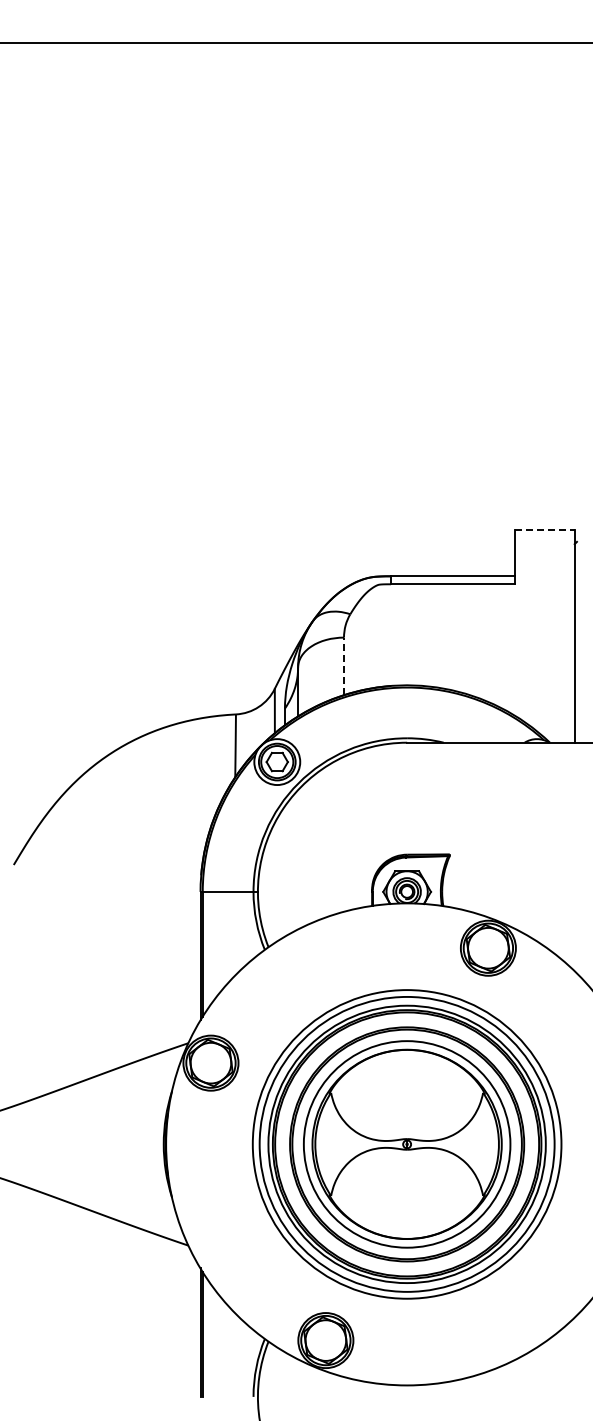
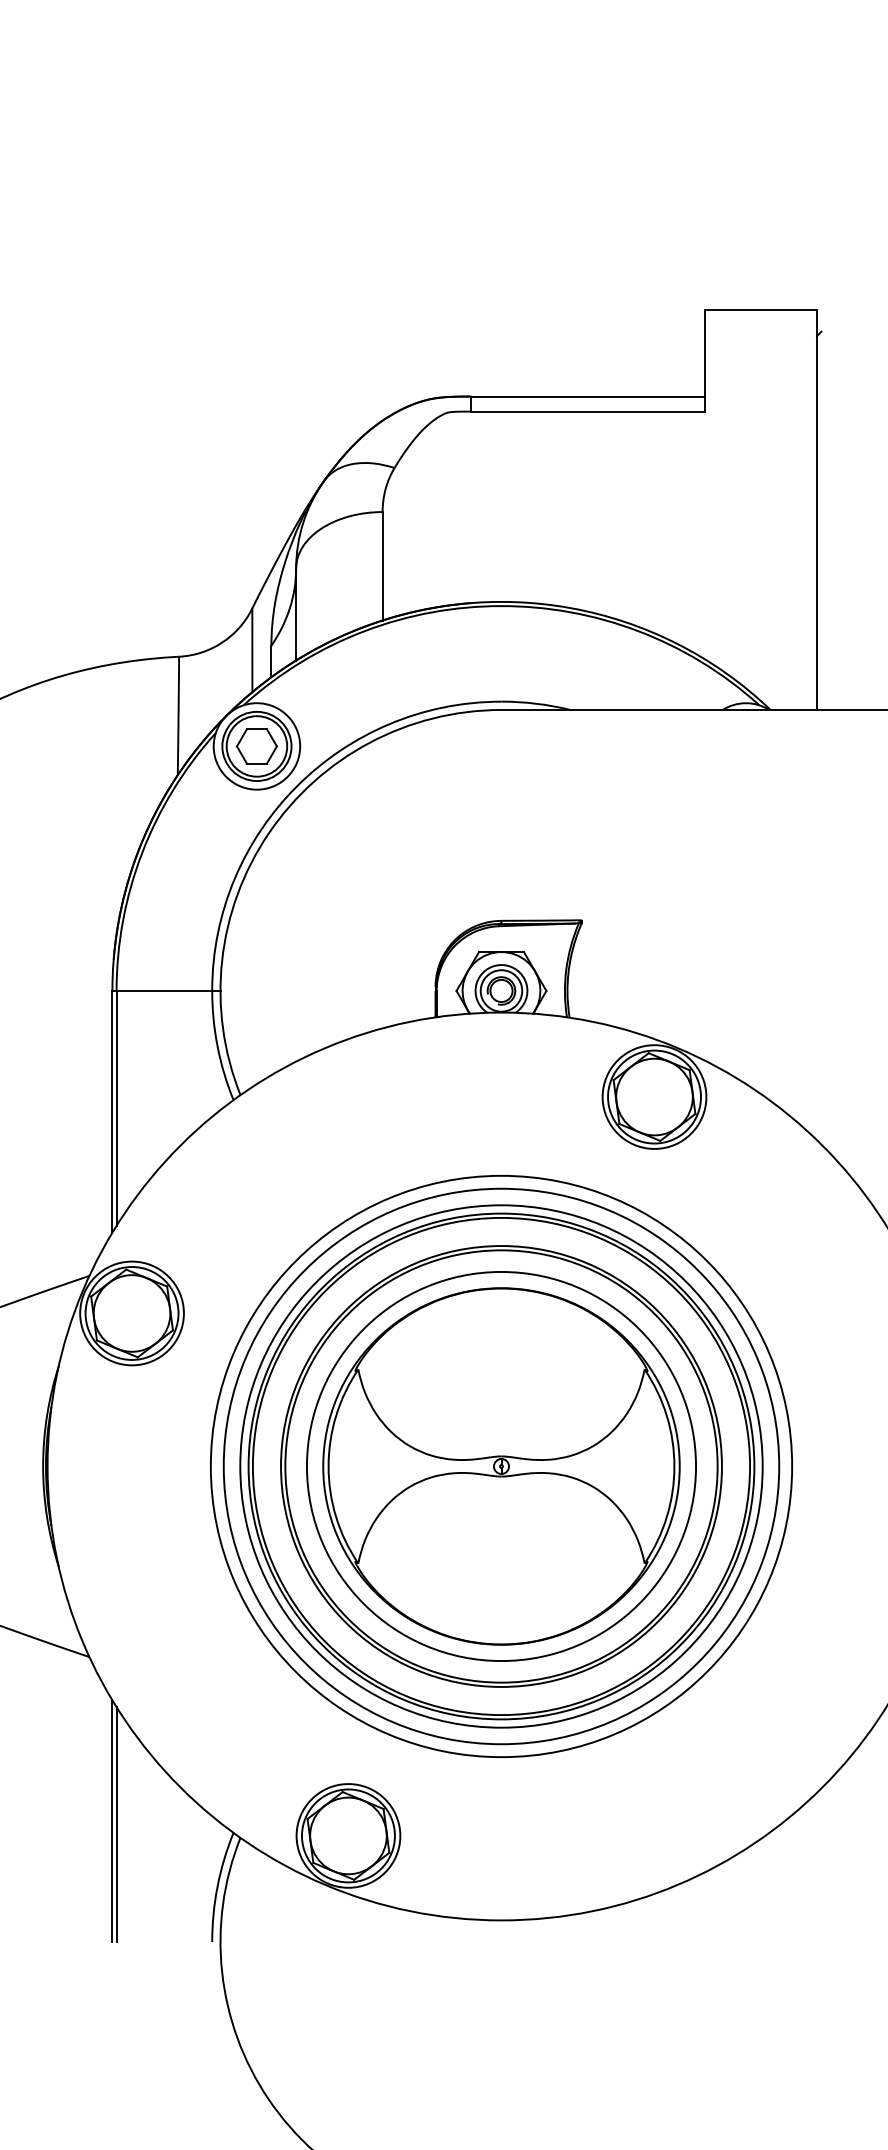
line: (544, 530) -> (760, 310), dashed -> solid
line: (344, 666) -> (383, 566), dashed -> solid

